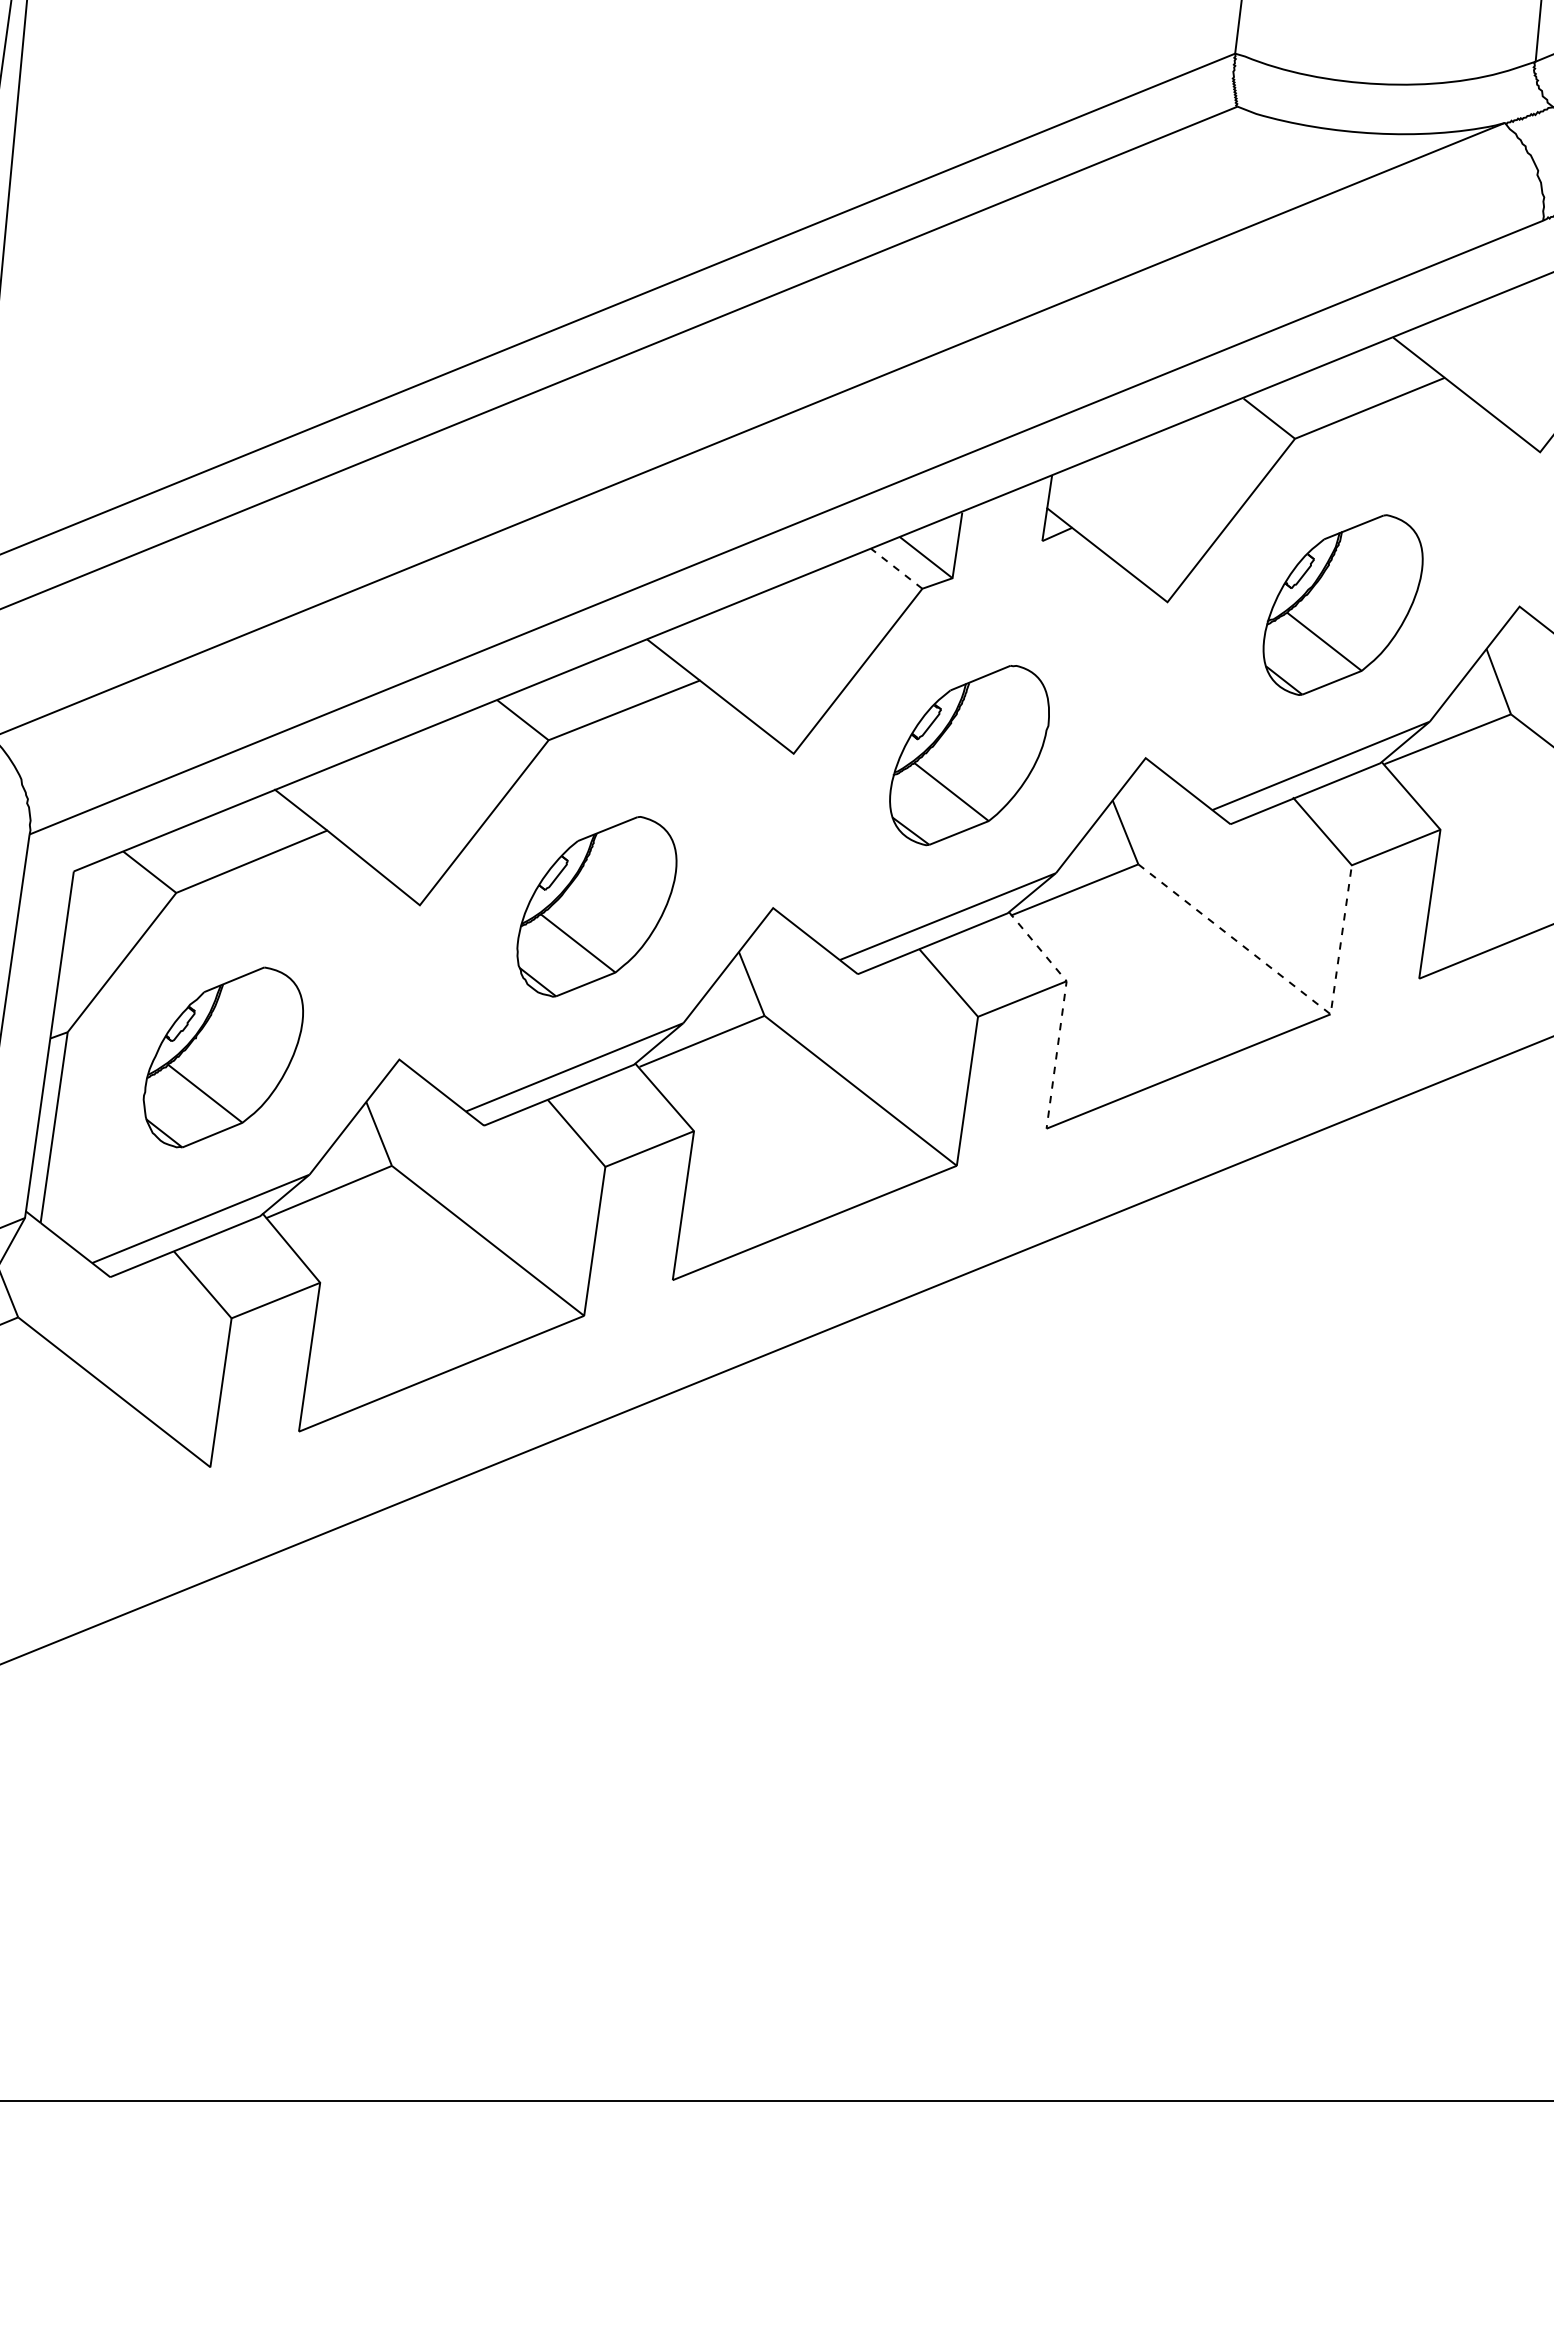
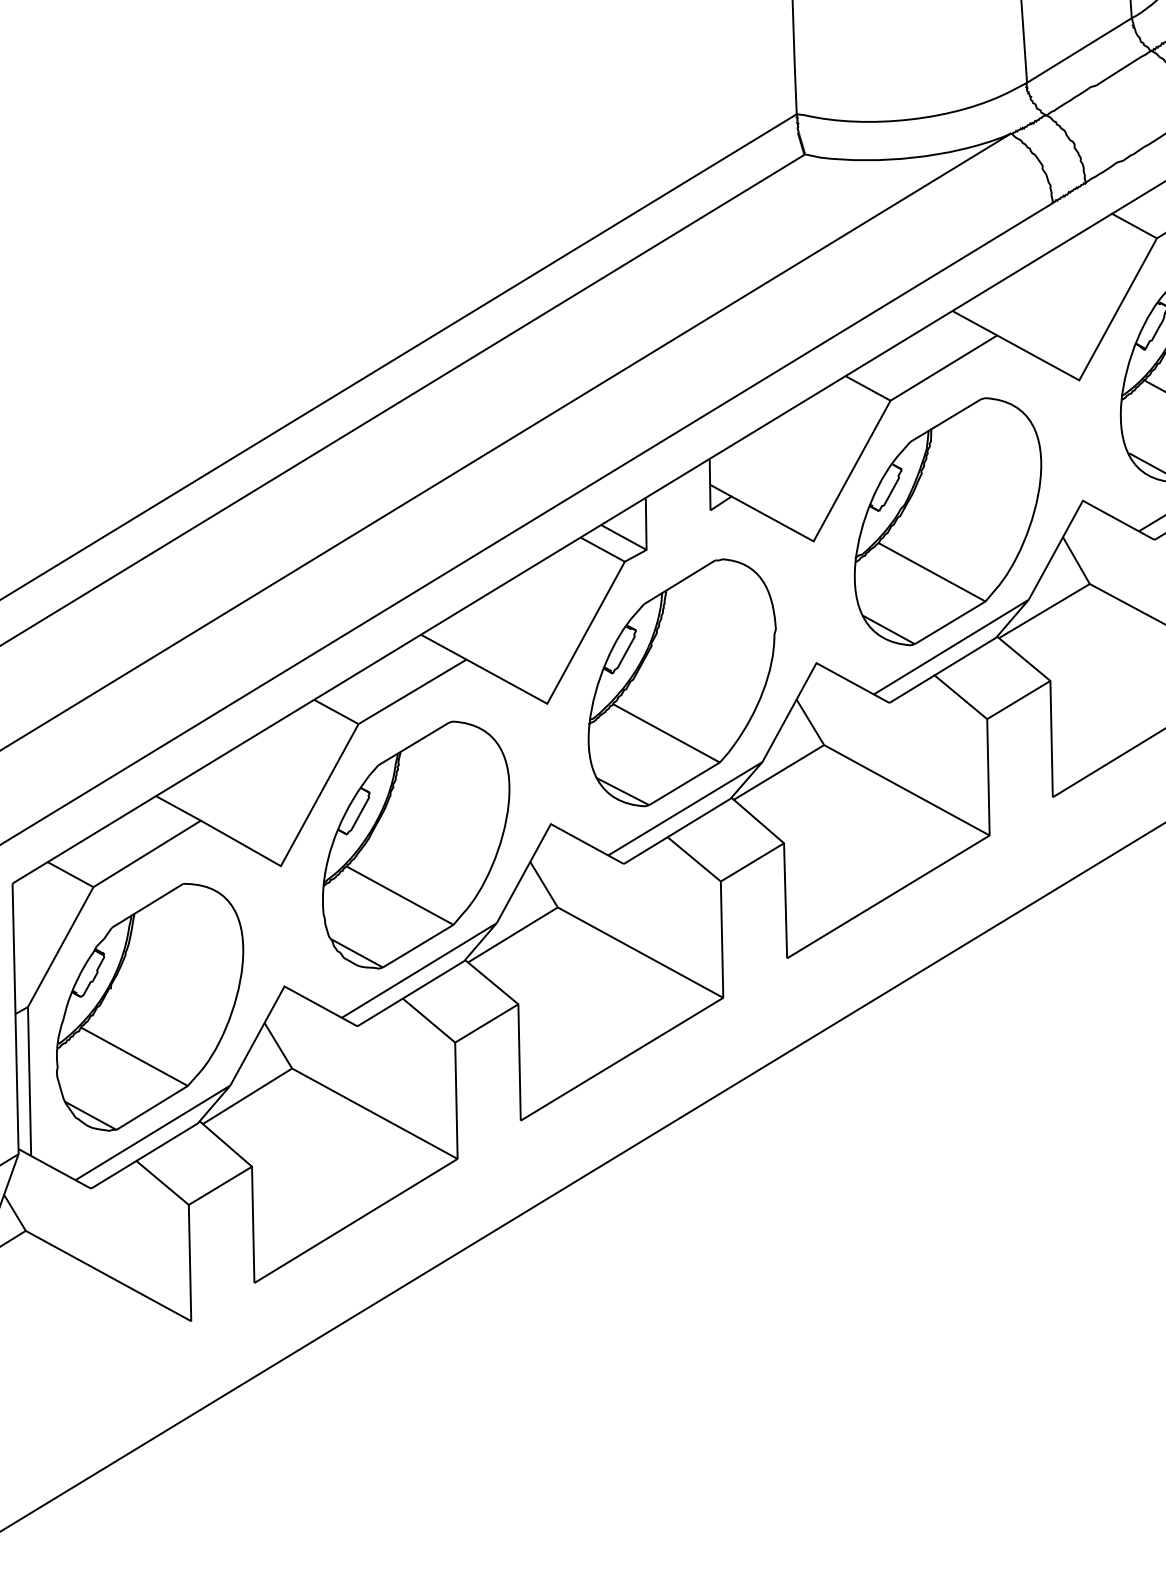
line: (896, 568) -> (602, 549), dashed -> solid
part: (1342, 604) -> (947, 521), size x1.67
part: (969, 755) -> (681, 683), size x1.67
part: (596, 906) -> (415, 844), size x1.67
line: (1294, 986) -> (958, 818), dashed -> solid
line: (1062, 1009) -> (784, 865), dashed -> solid
part: (223, 1057) -> (150, 1006), size x1.67

